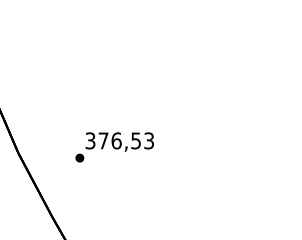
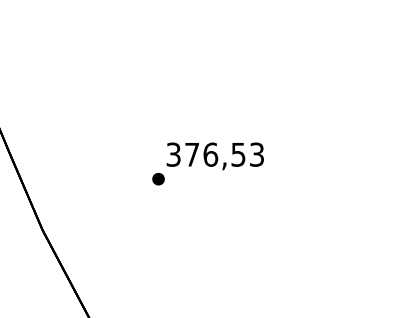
text: (114, 147) -> (207, 164), moved

